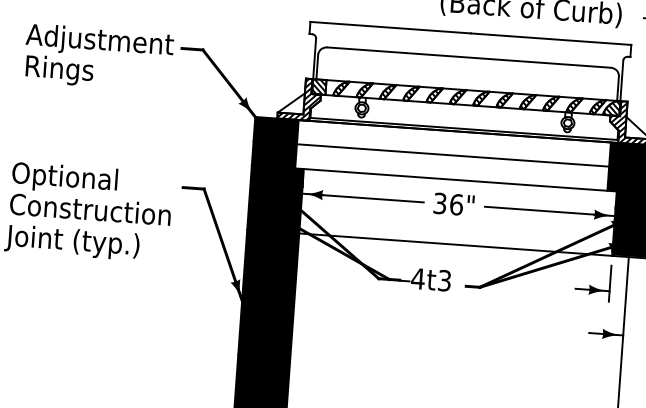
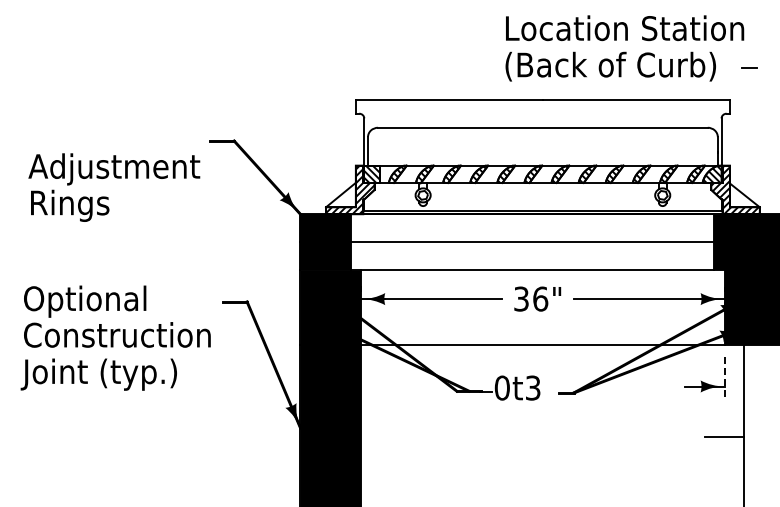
text: (98, 57) -> (114, 187), moved
text: (418, 278) -> (502, 387), 4t3 -> 0t3
line: (609, 283) -> (724, 377), solid -> dashed
fill: (612, 334) -> (731, 436), removed

